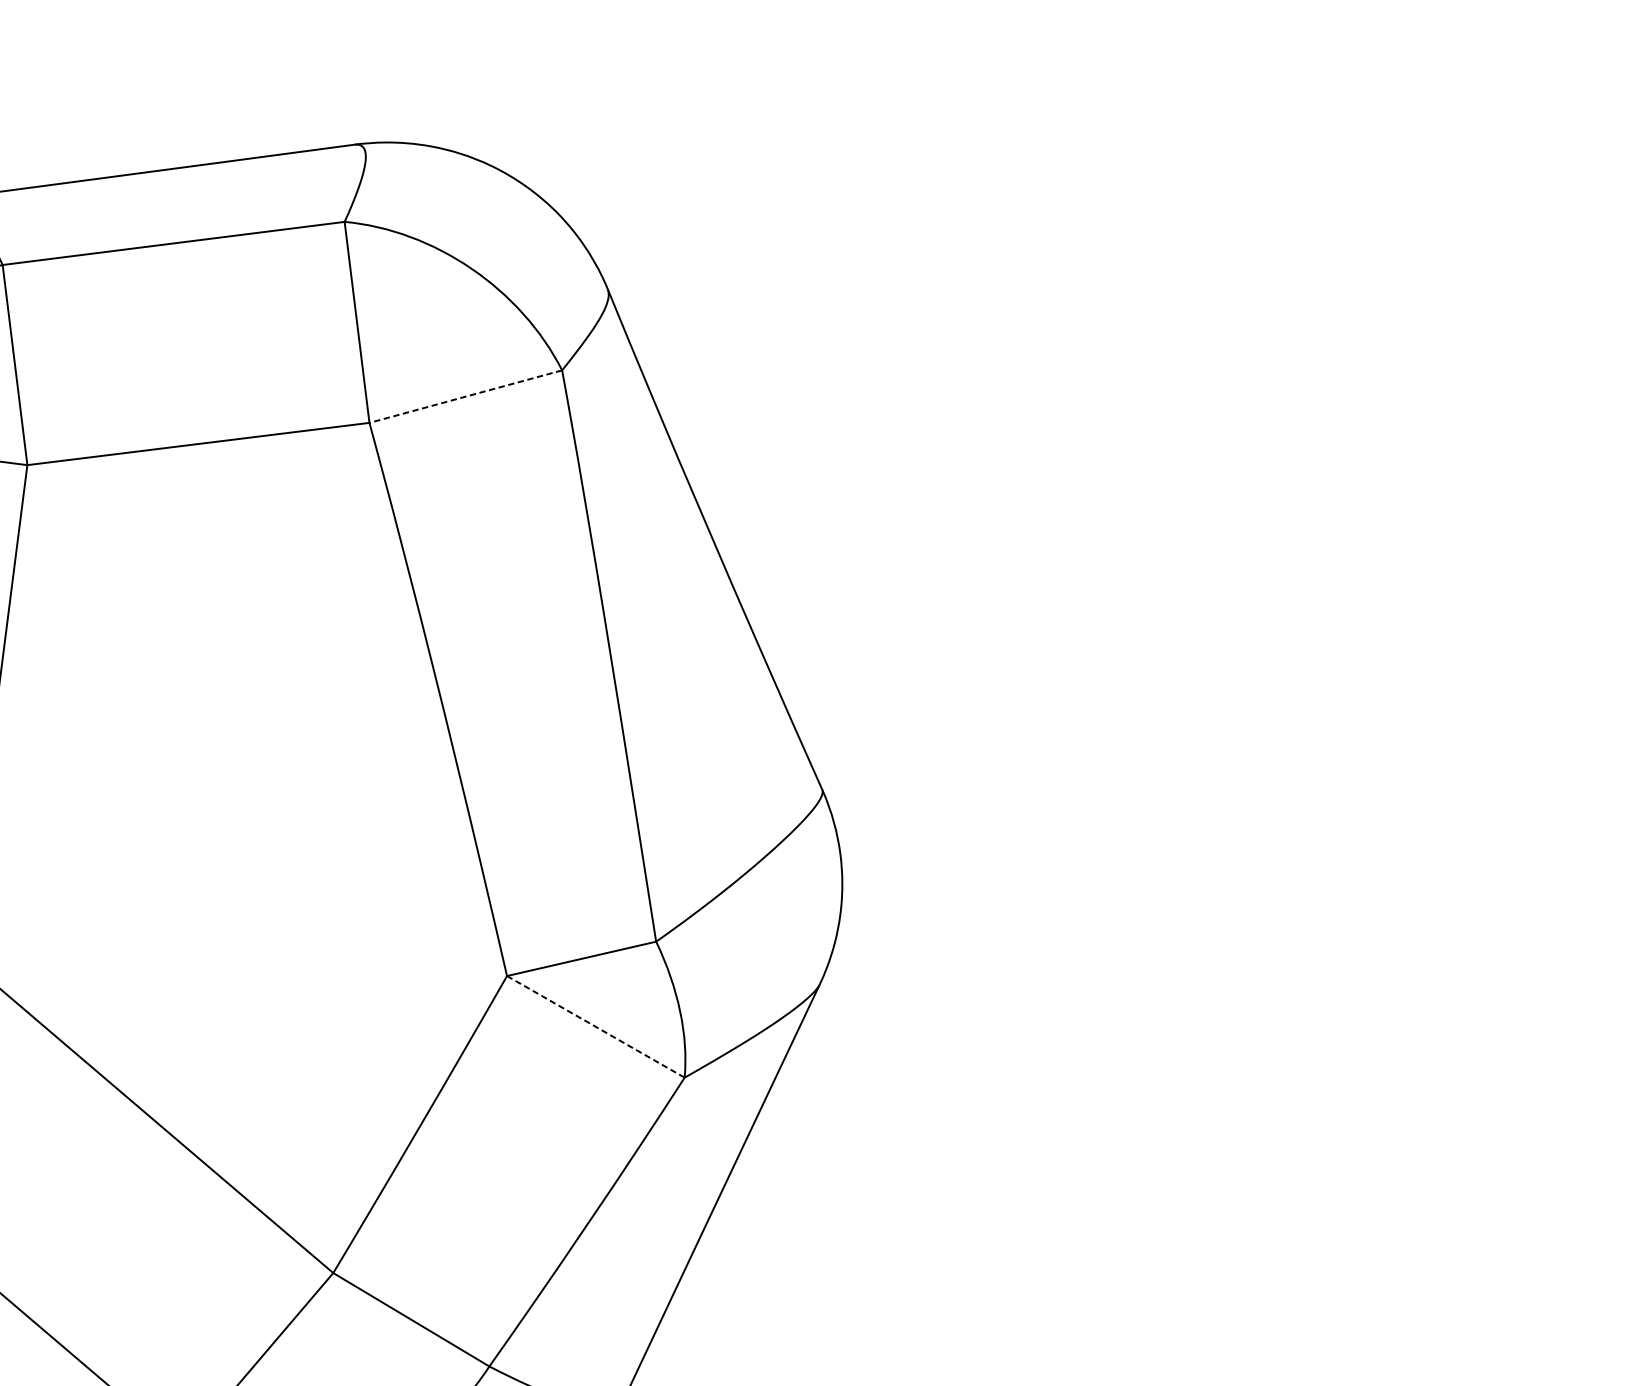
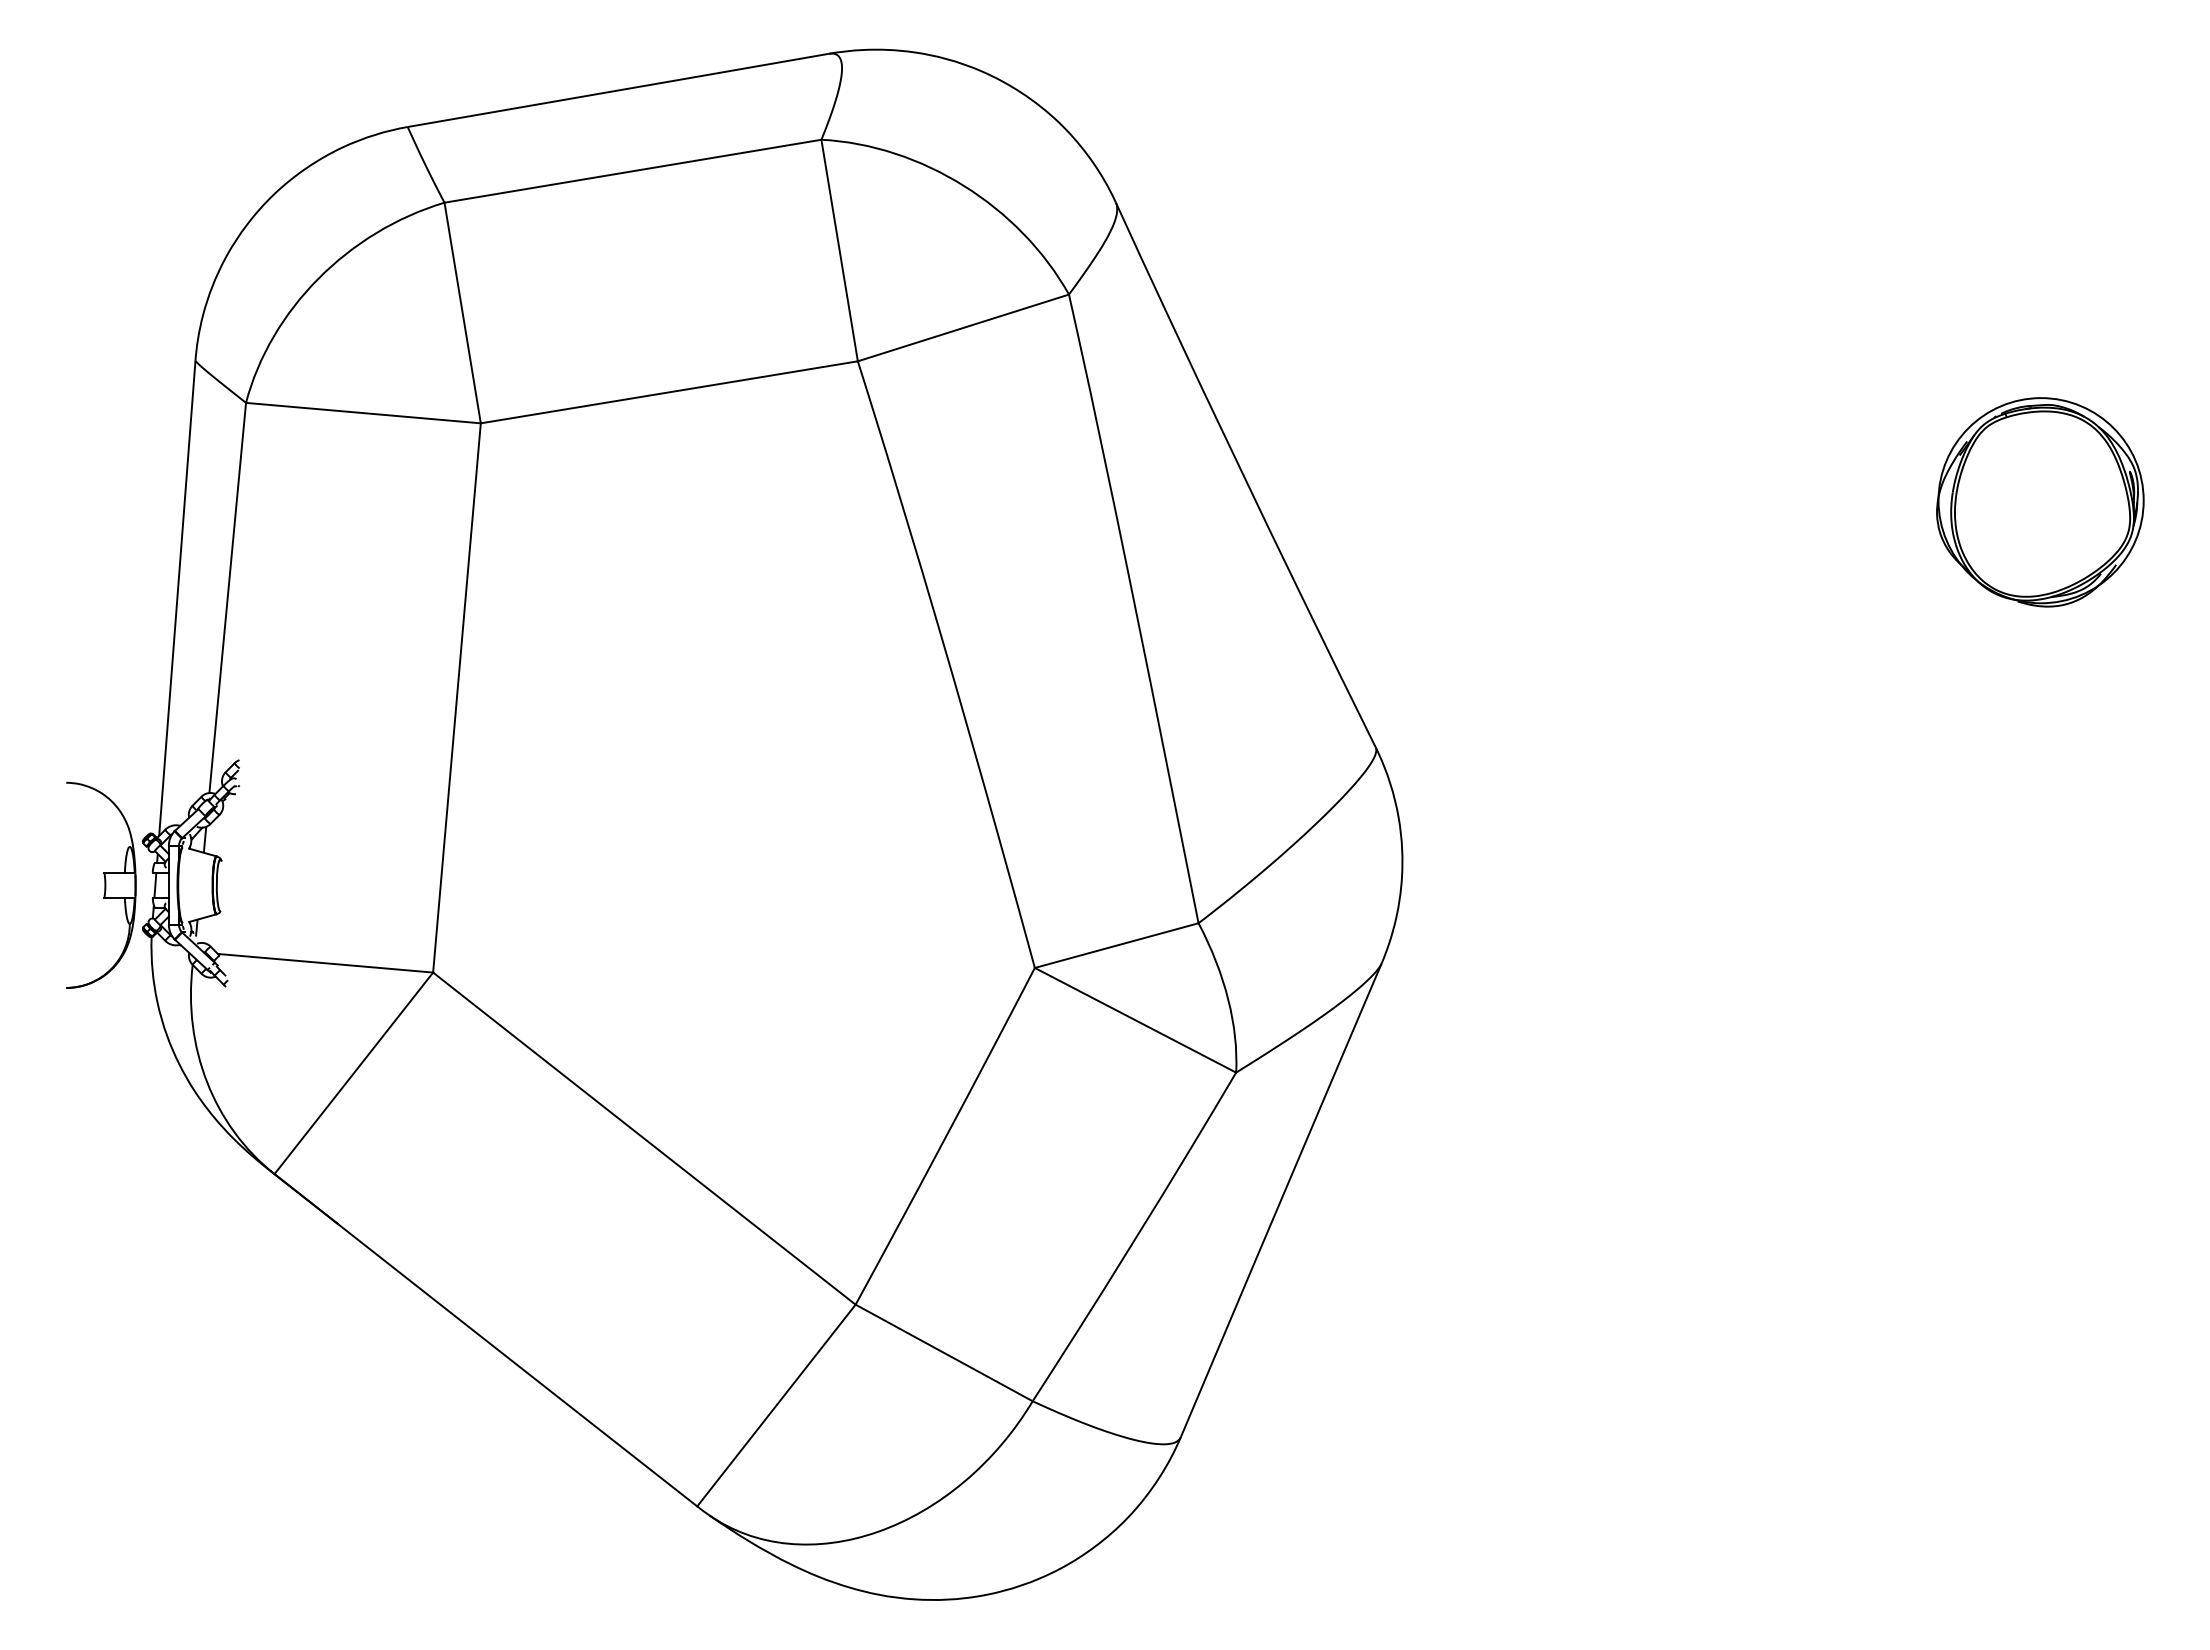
line: (465, 396) -> (963, 327), dashed -> solid
part: (1430, 592) -> (2040, 502), added
line: (595, 1027) -> (1135, 1020), dashed -> solid

